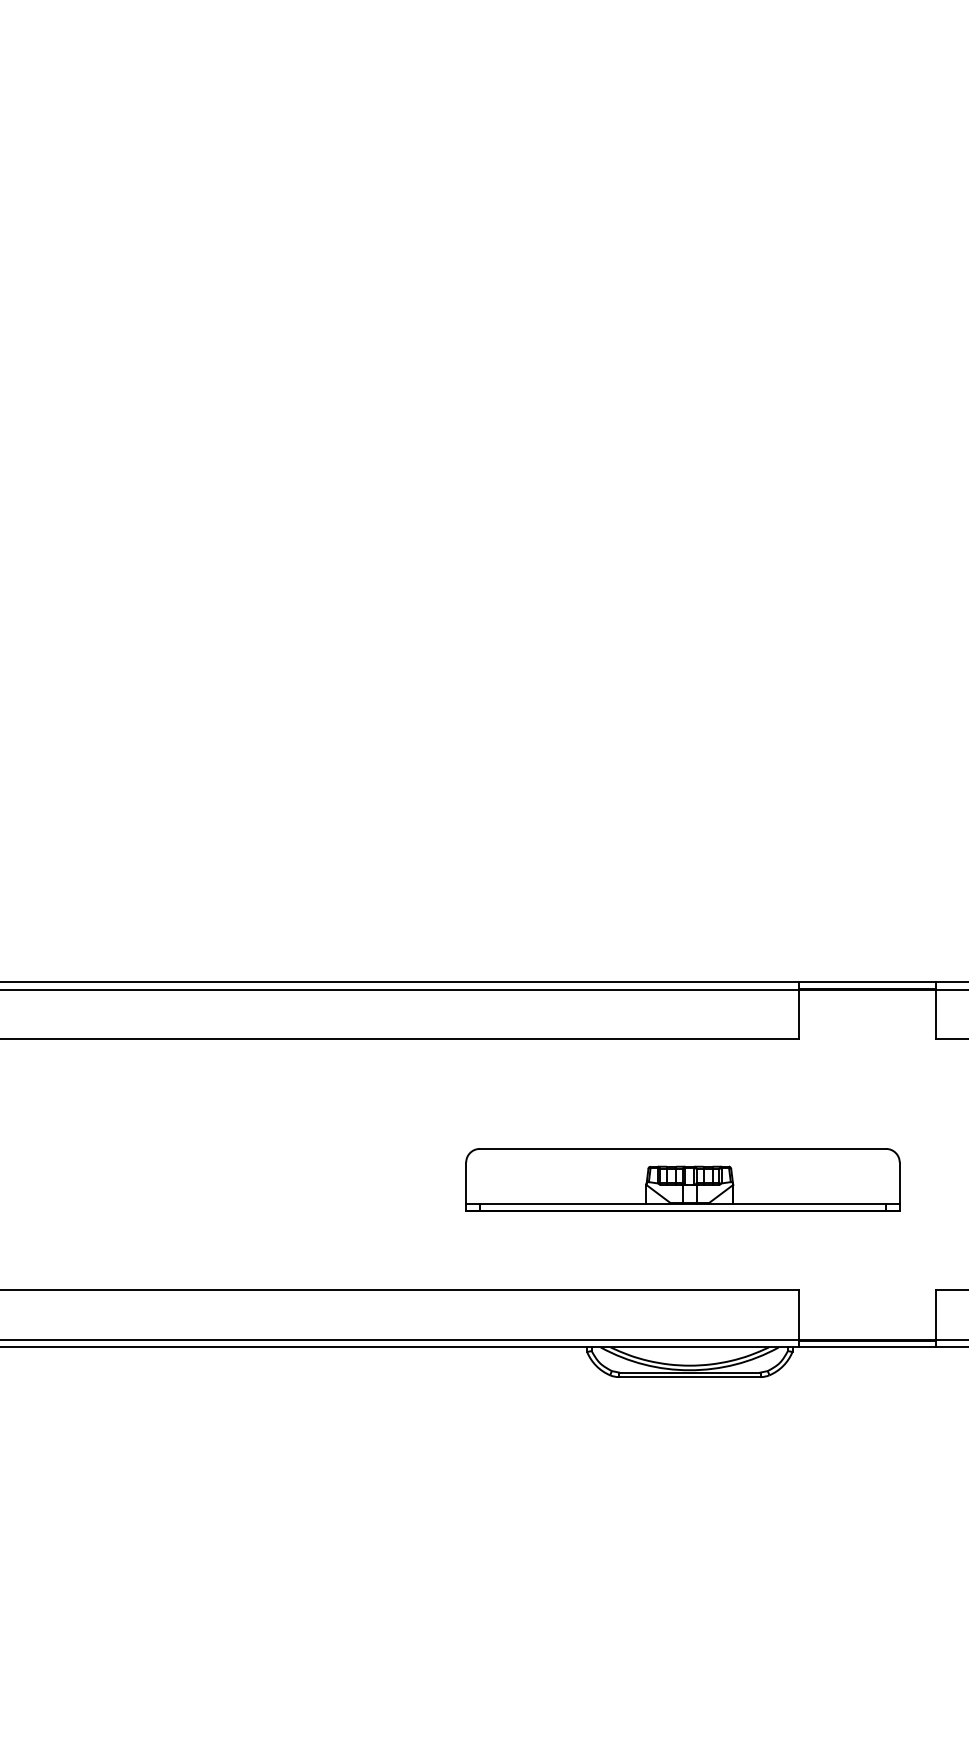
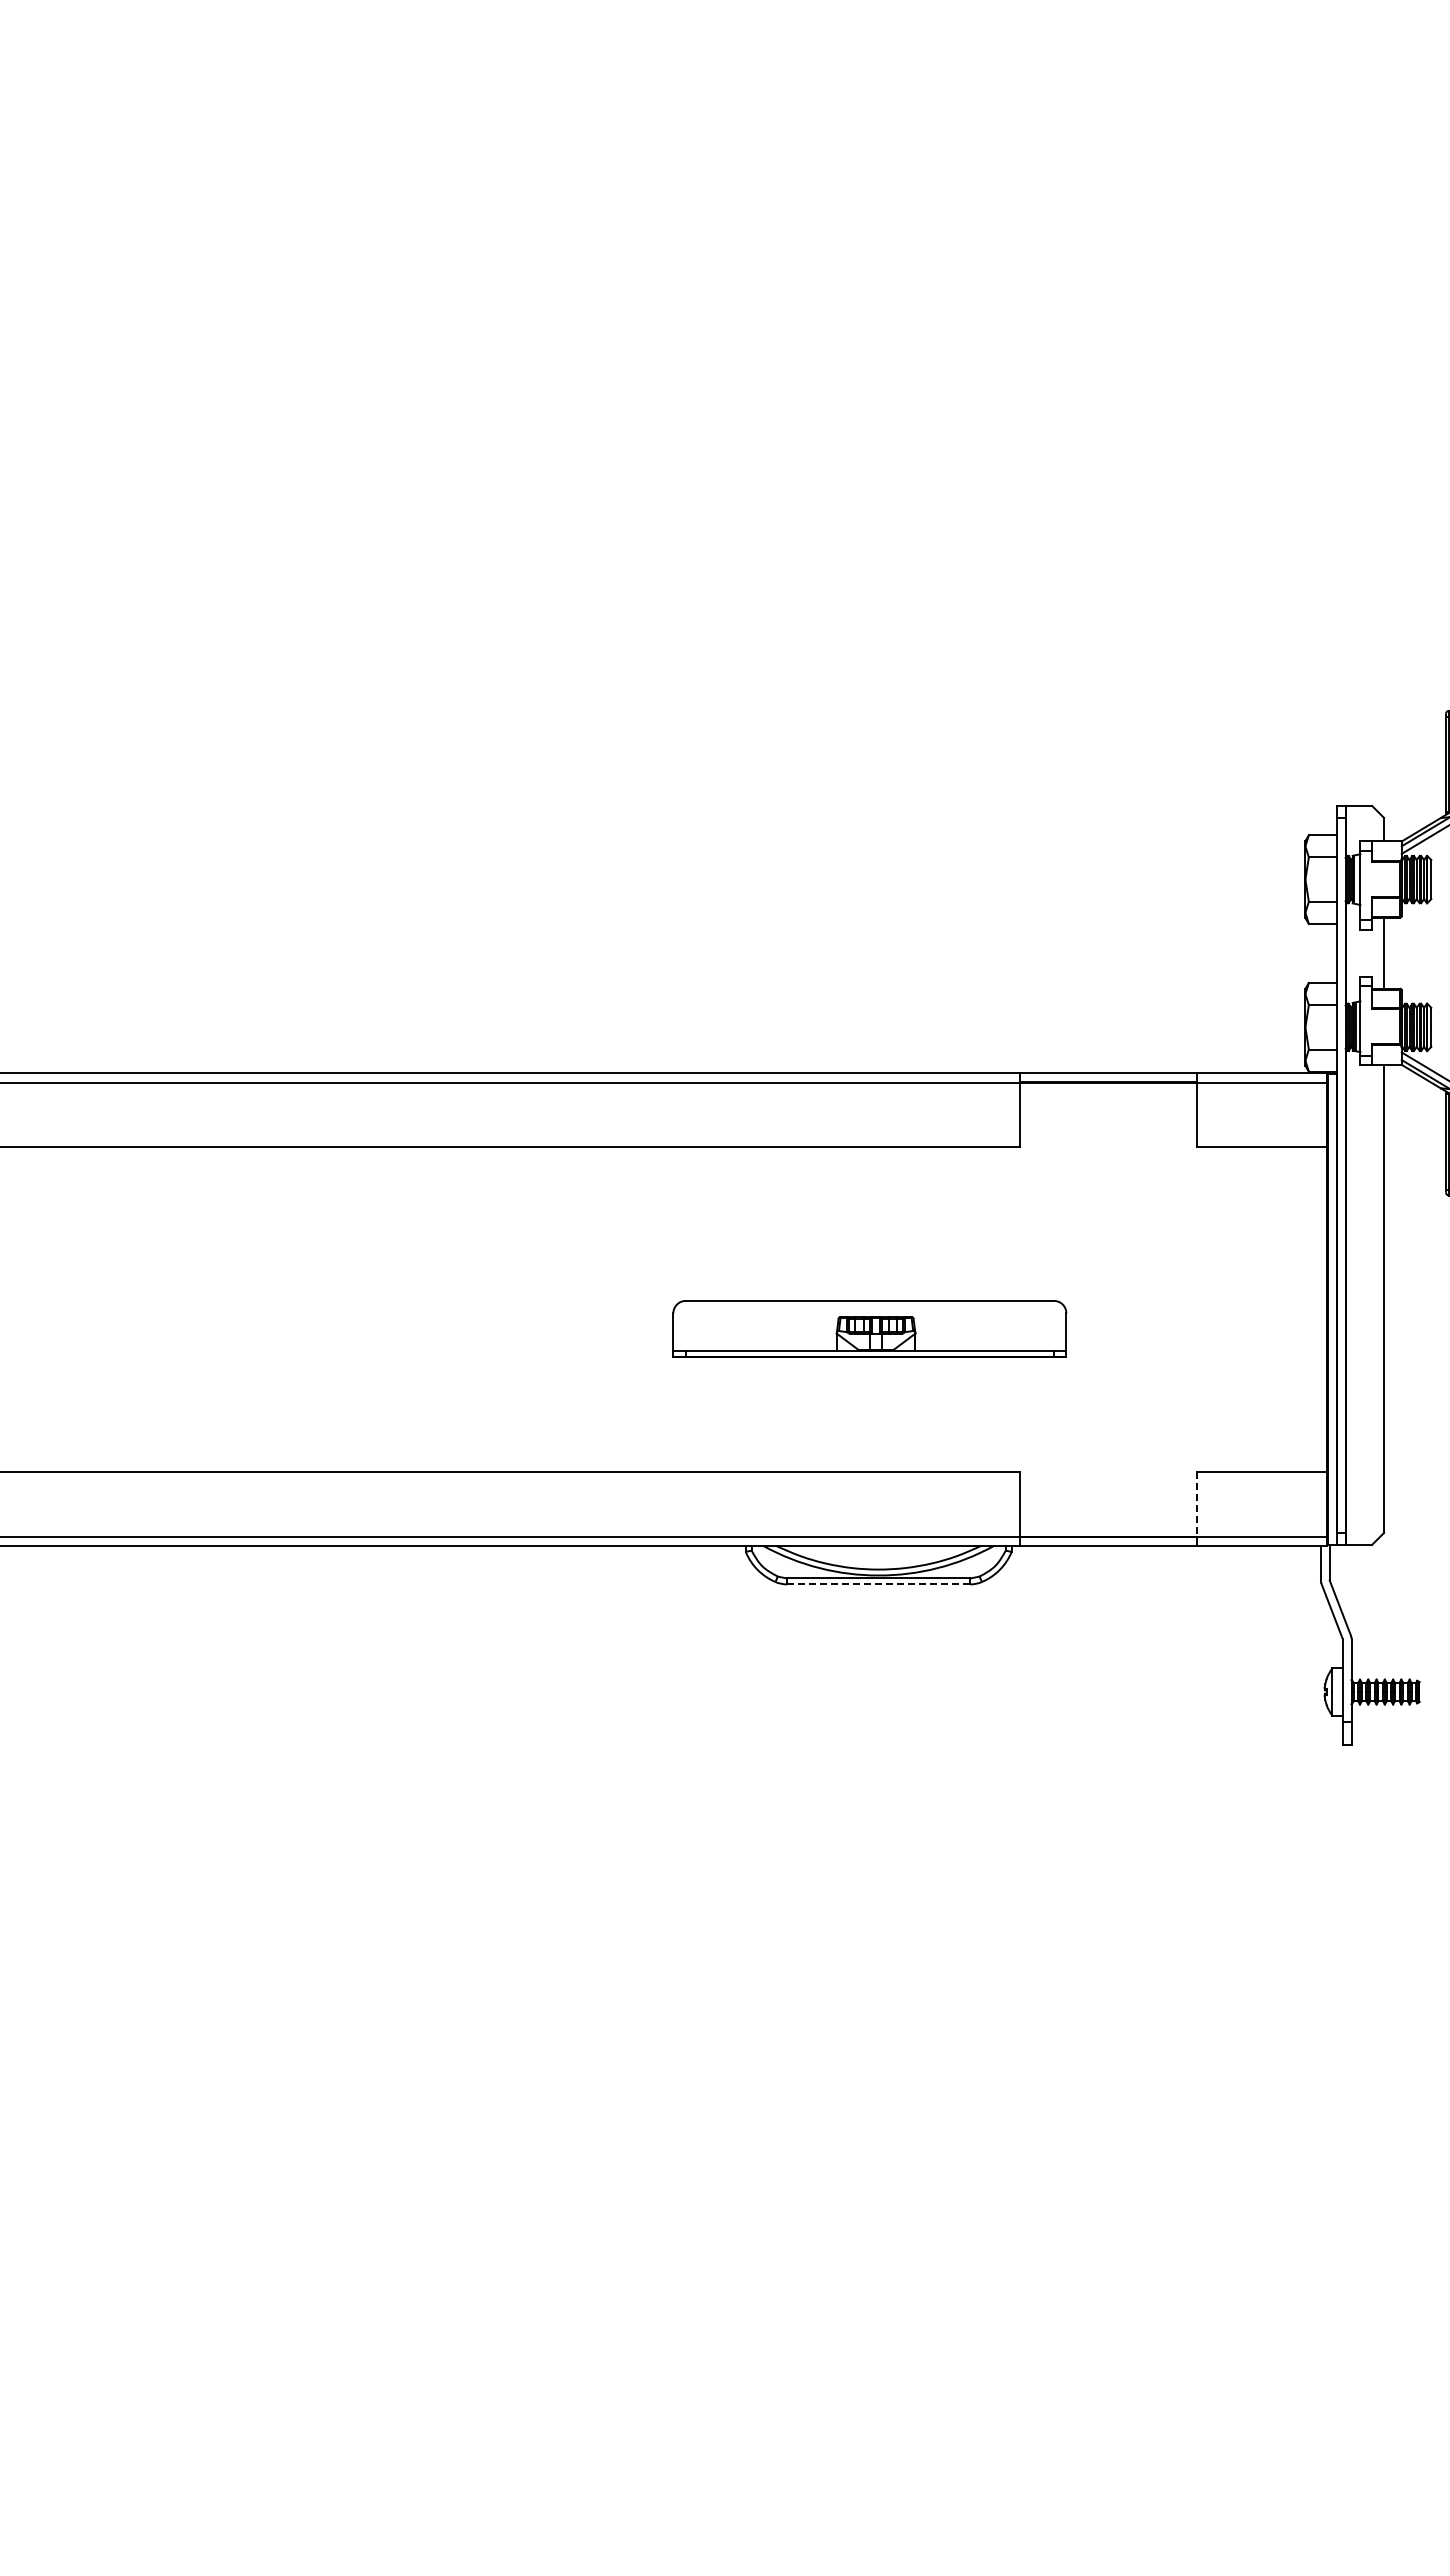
part: (682, 1179) -> (869, 1328), size x0.7
line: (935, 1315) -> (1197, 1504), solid -> dashed
line: (689, 1377) -> (878, 1584), solid -> dashed

